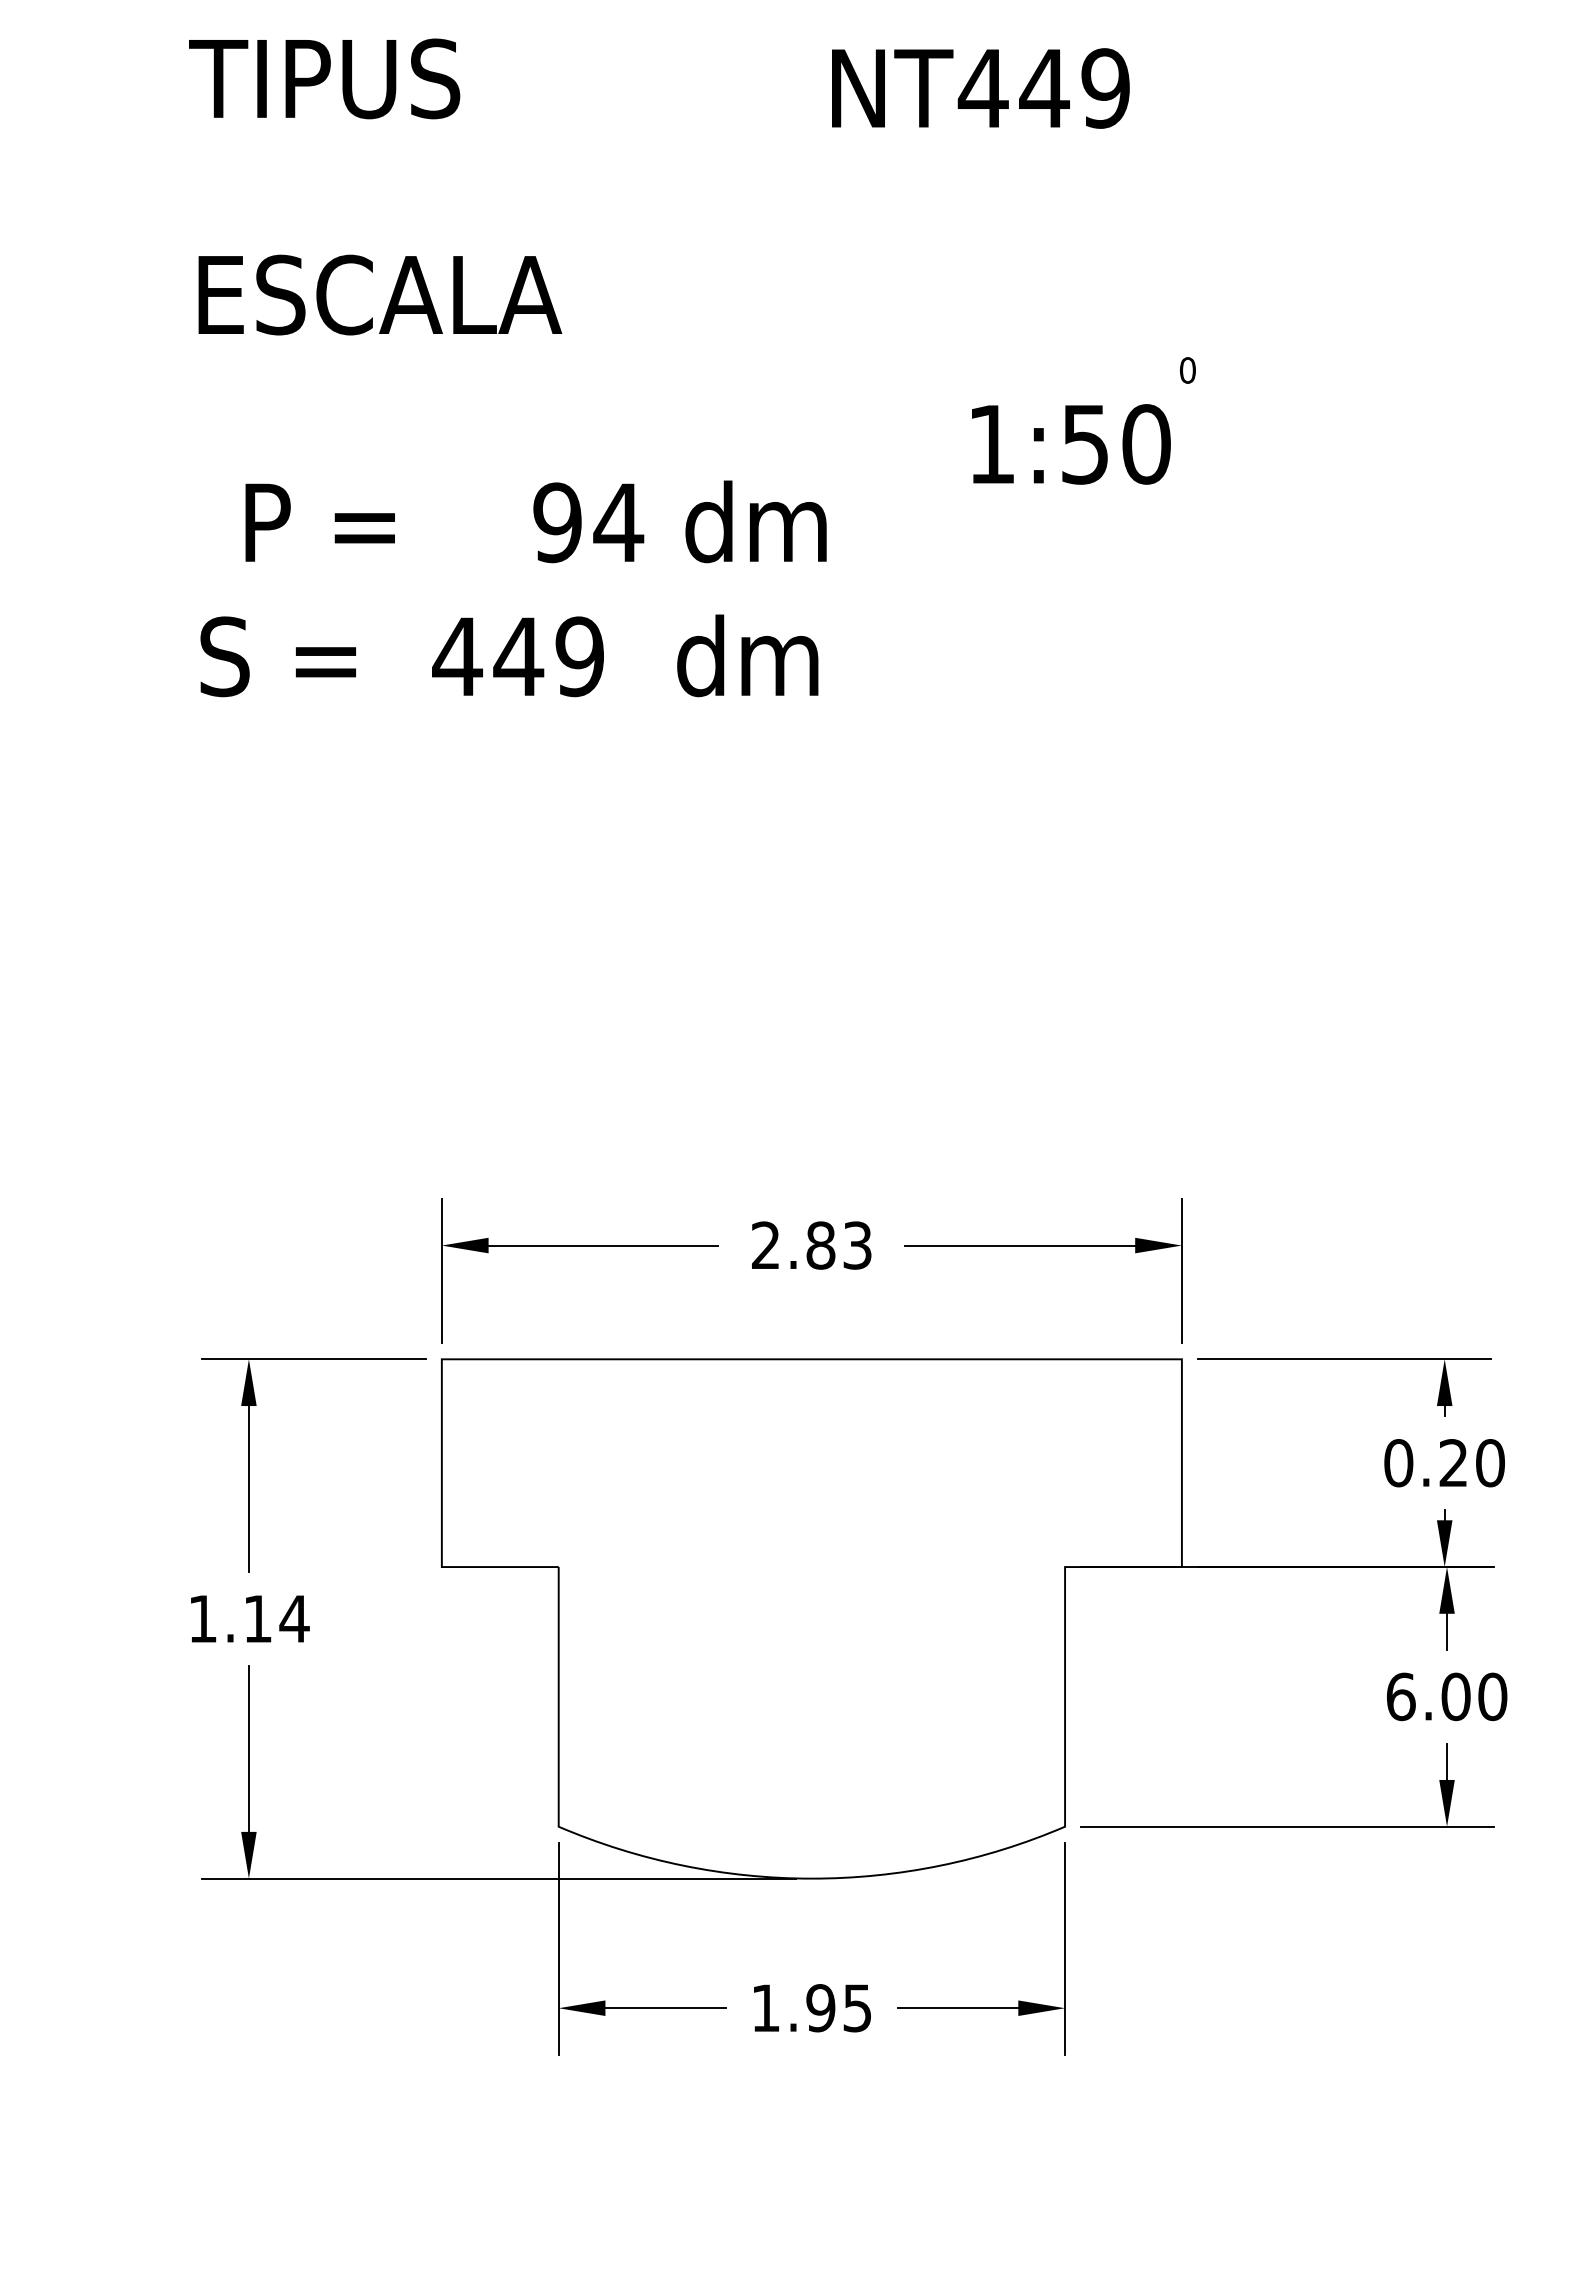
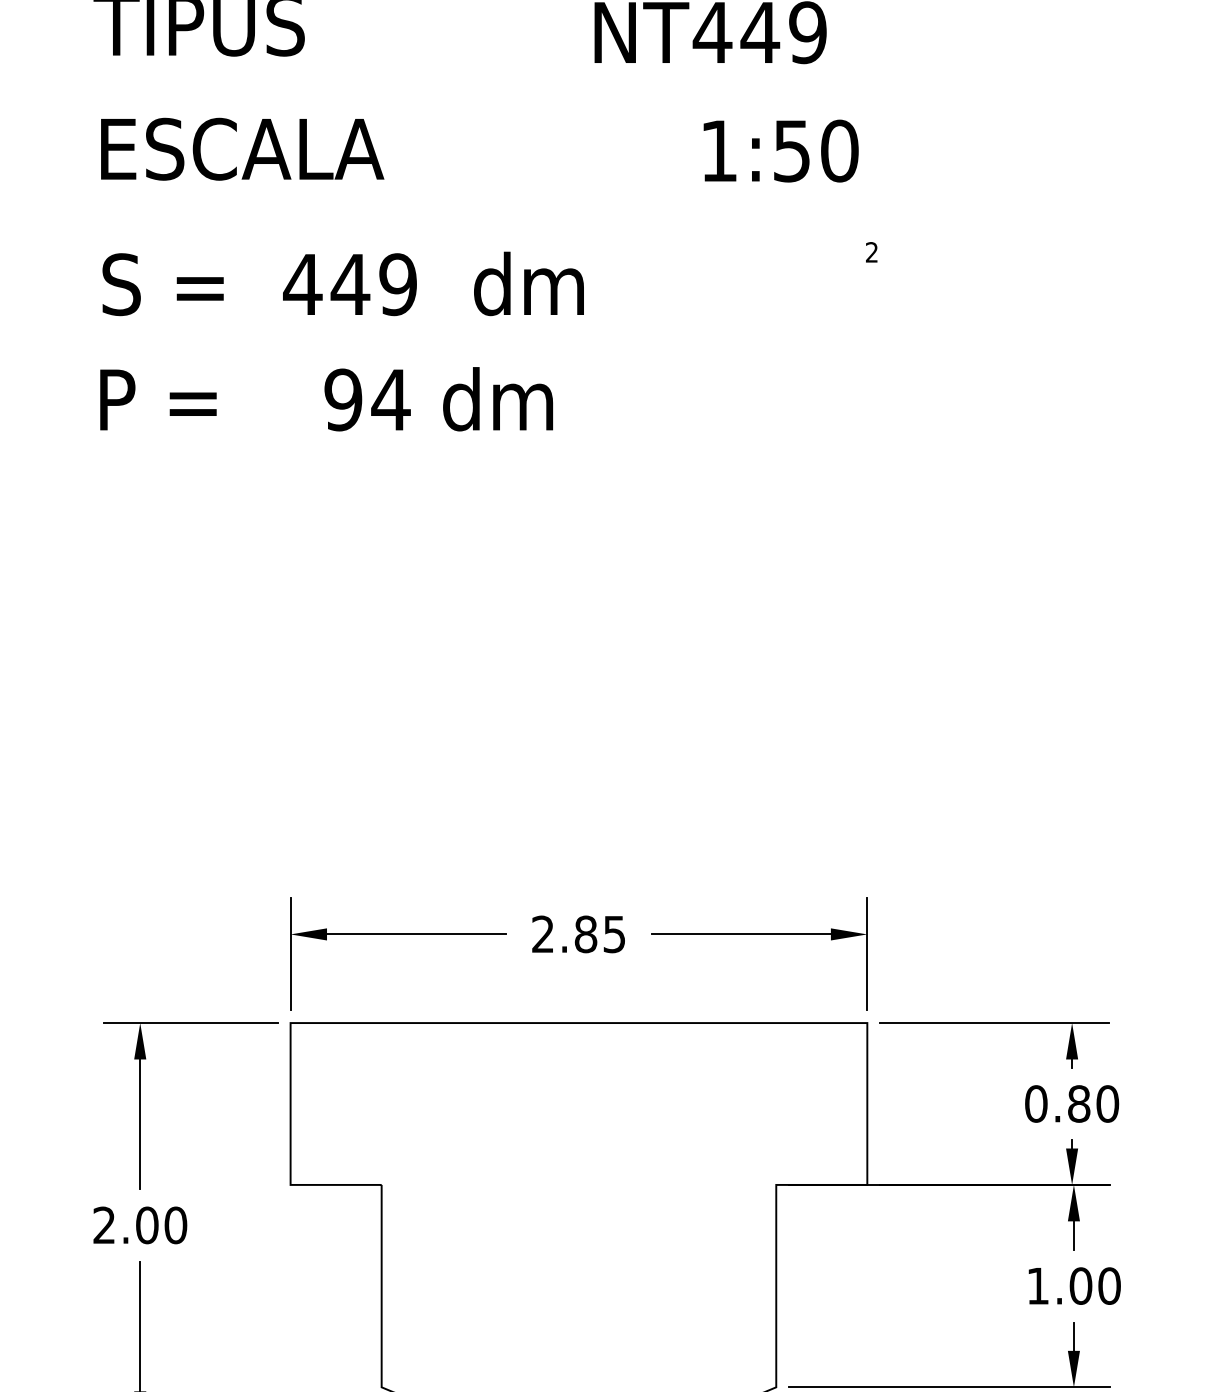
text: (380, 294) -> (242, 148), moved
text: (1187, 370) -> (871, 252), 0 -> 2
text: (1071, 444) -> (781, 151), moved
text: (535, 521) -> (326, 398), moved
text: (509, 655) -> (343, 283), moved
text: (857, 1245) -> (614, 934), 2.83 -> 2.85
text: (1453, 1463) -> (1078, 1104), 0.20 -> 0.80
text: (249, 1618) -> (140, 1225), 1.14 -> 2.00
text: (1400, 1696) -> (1037, 1285), 6.00 -> 1.00

